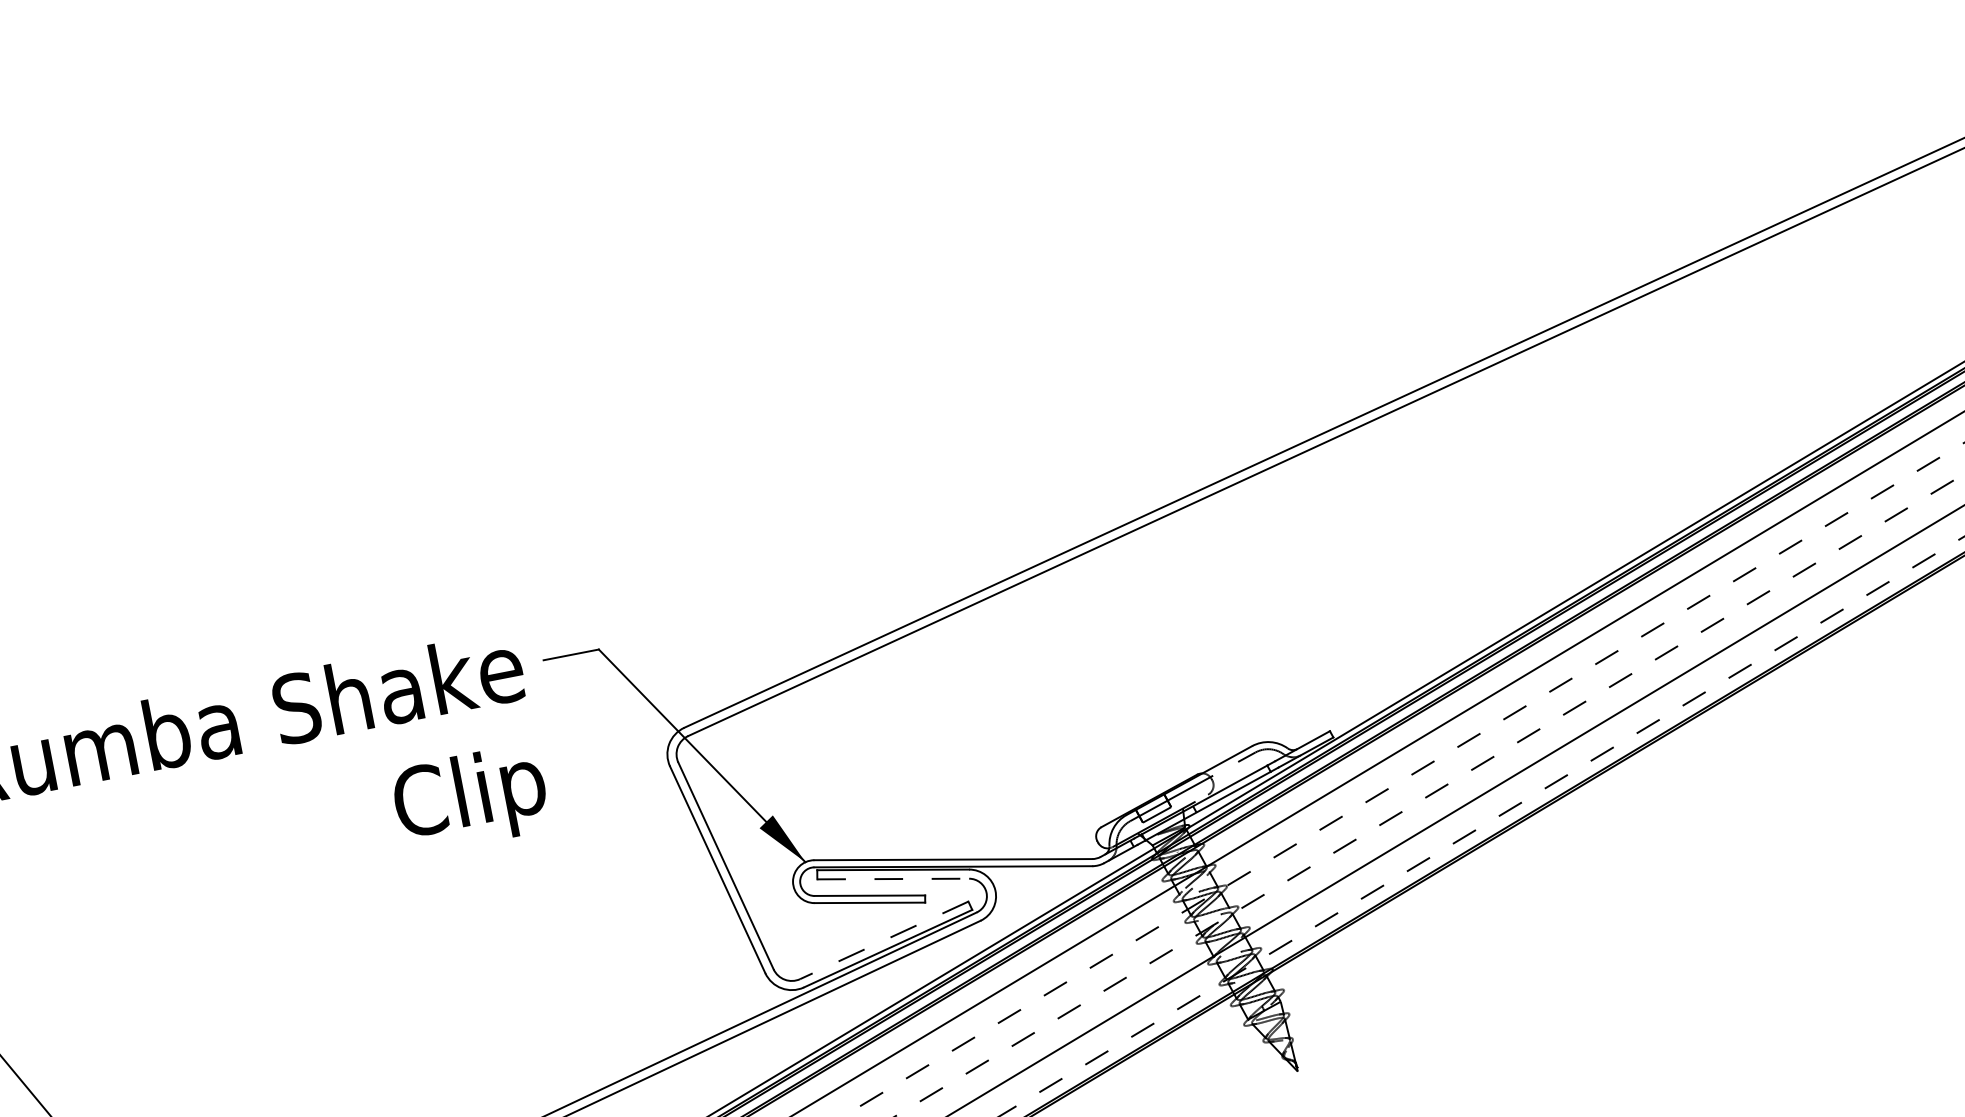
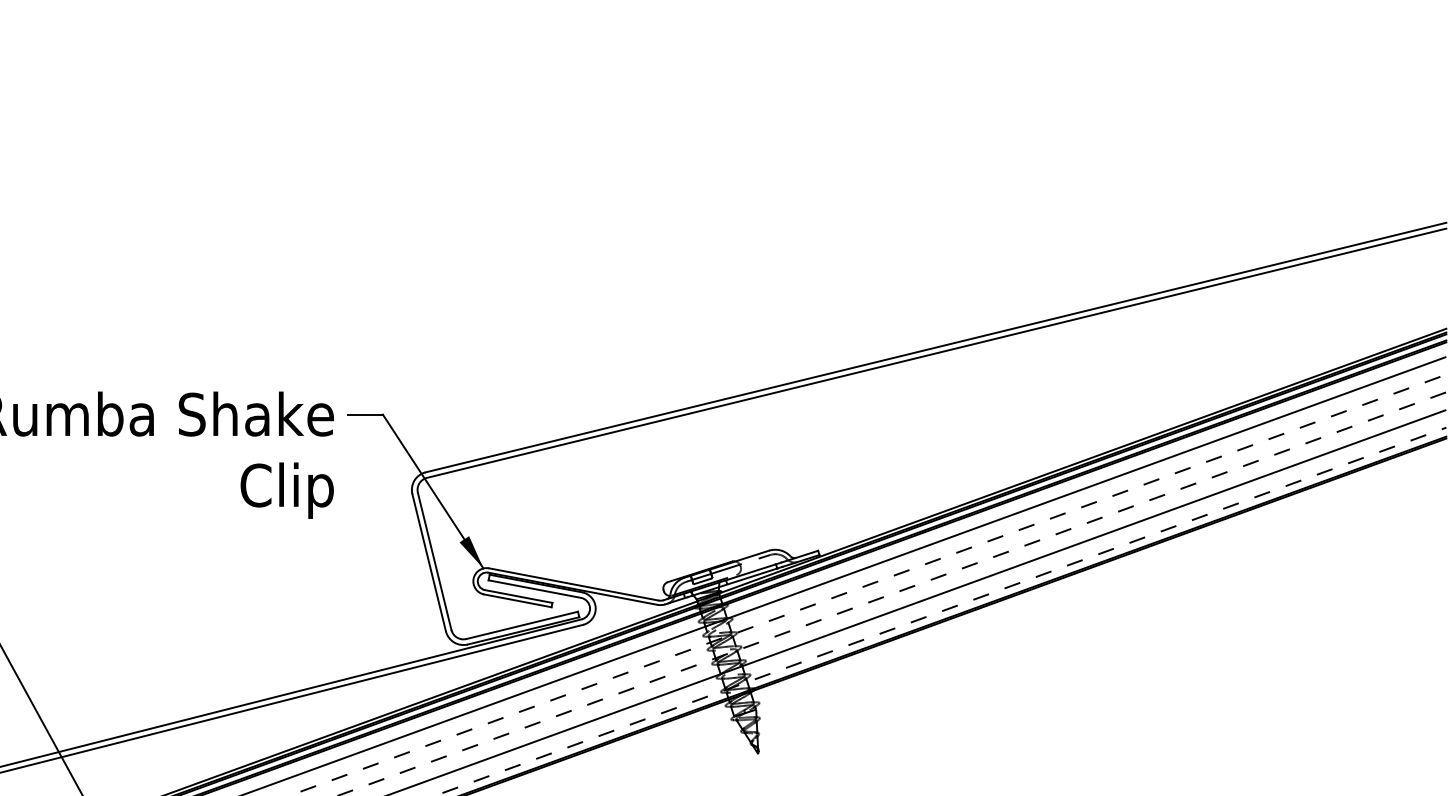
line: (894, 879) -> (535, 589), dashed -> solid
line: (883, 940) -> (521, 625), dashed -> solid

